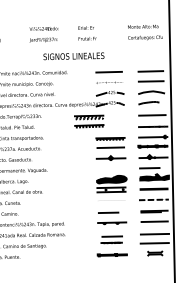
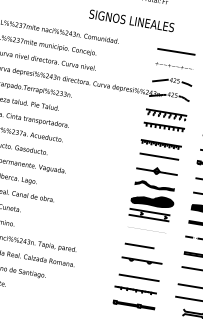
part: (89, 121) -> (165, 120), moved
fill: (110, 168) -> (153, 185), added
part: (111, 239) -> (136, 283), size x1.43

